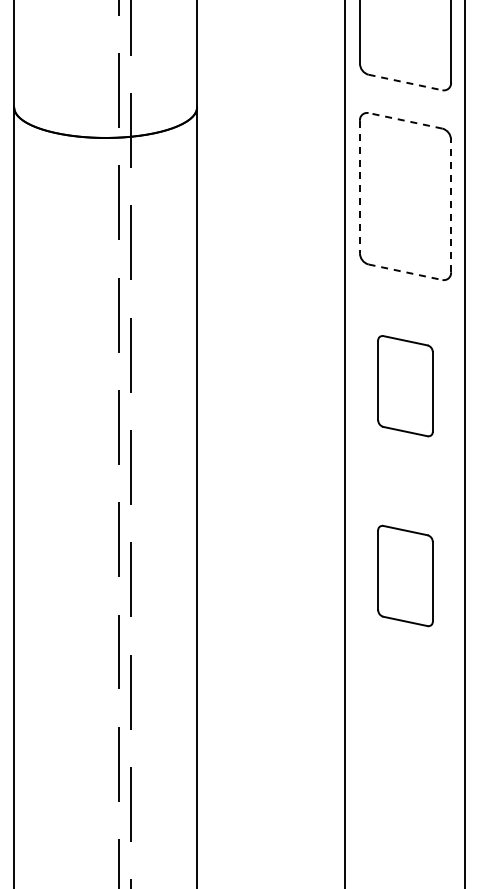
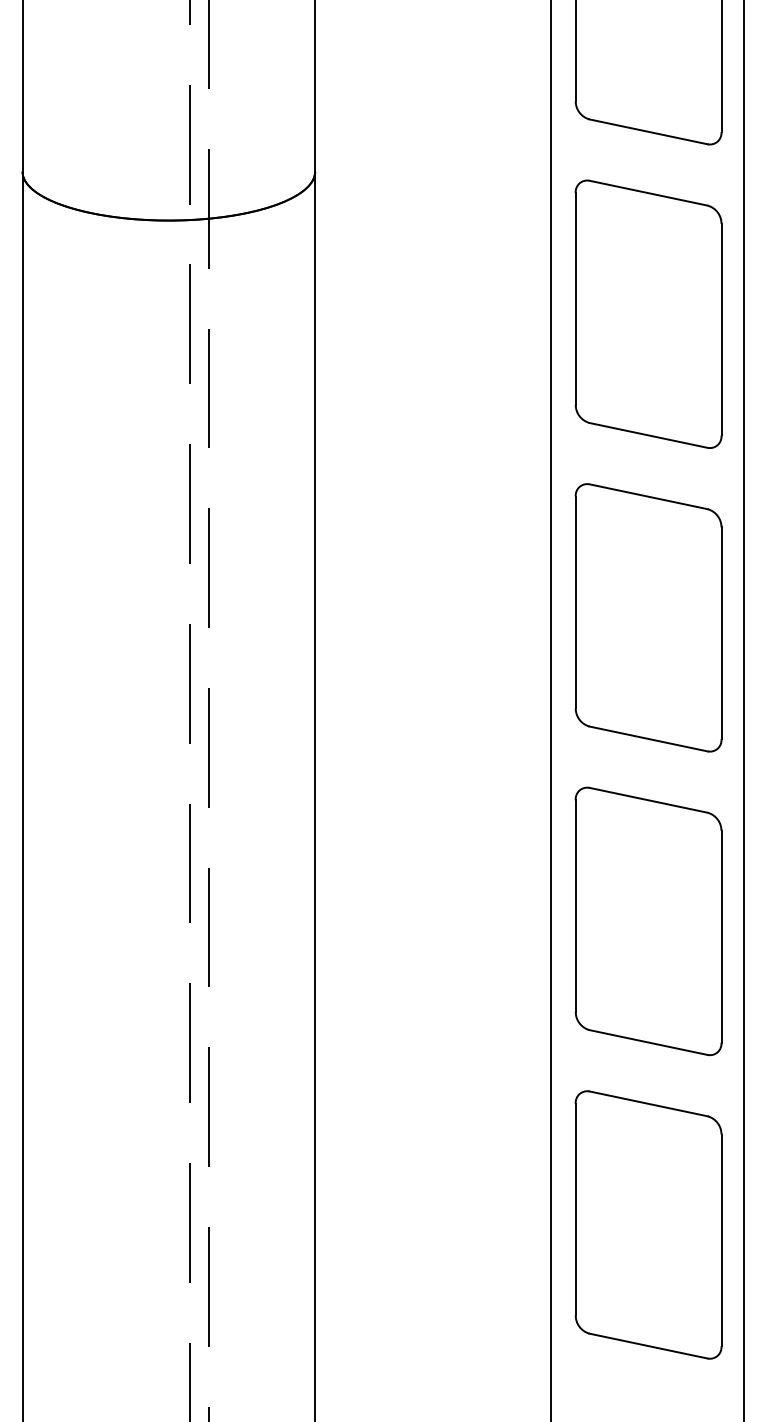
line: (405, 82) -> (648, 131), dashed -> solid
line: (405, 120) -> (648, 192), dashed -> solid
line: (359, 187) -> (574, 299), dashed -> solid
line: (451, 205) -> (722, 328), dashed -> solid
line: (405, 272) -> (648, 435), dashed -> solid
part: (405, 385) -> (648, 616), size x1.67
part: (405, 575) -> (648, 920), size x1.67
part: (405, 765) -> (648, 1224), added

